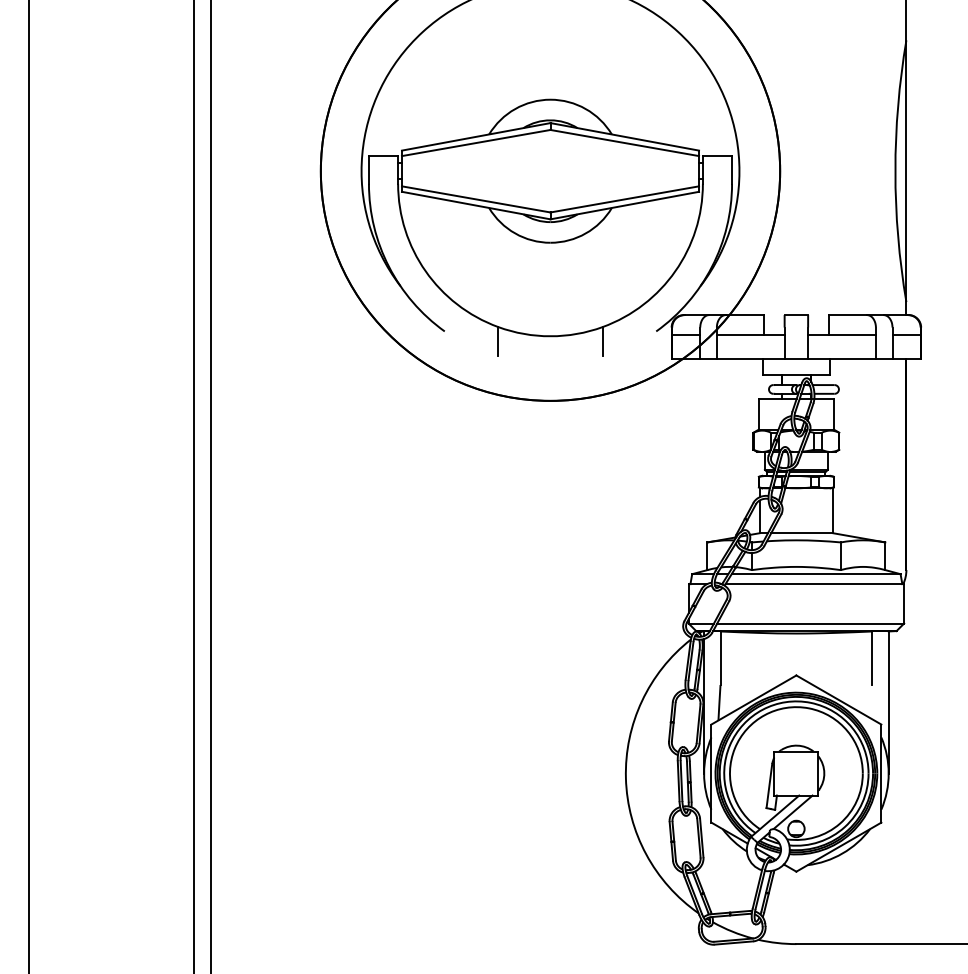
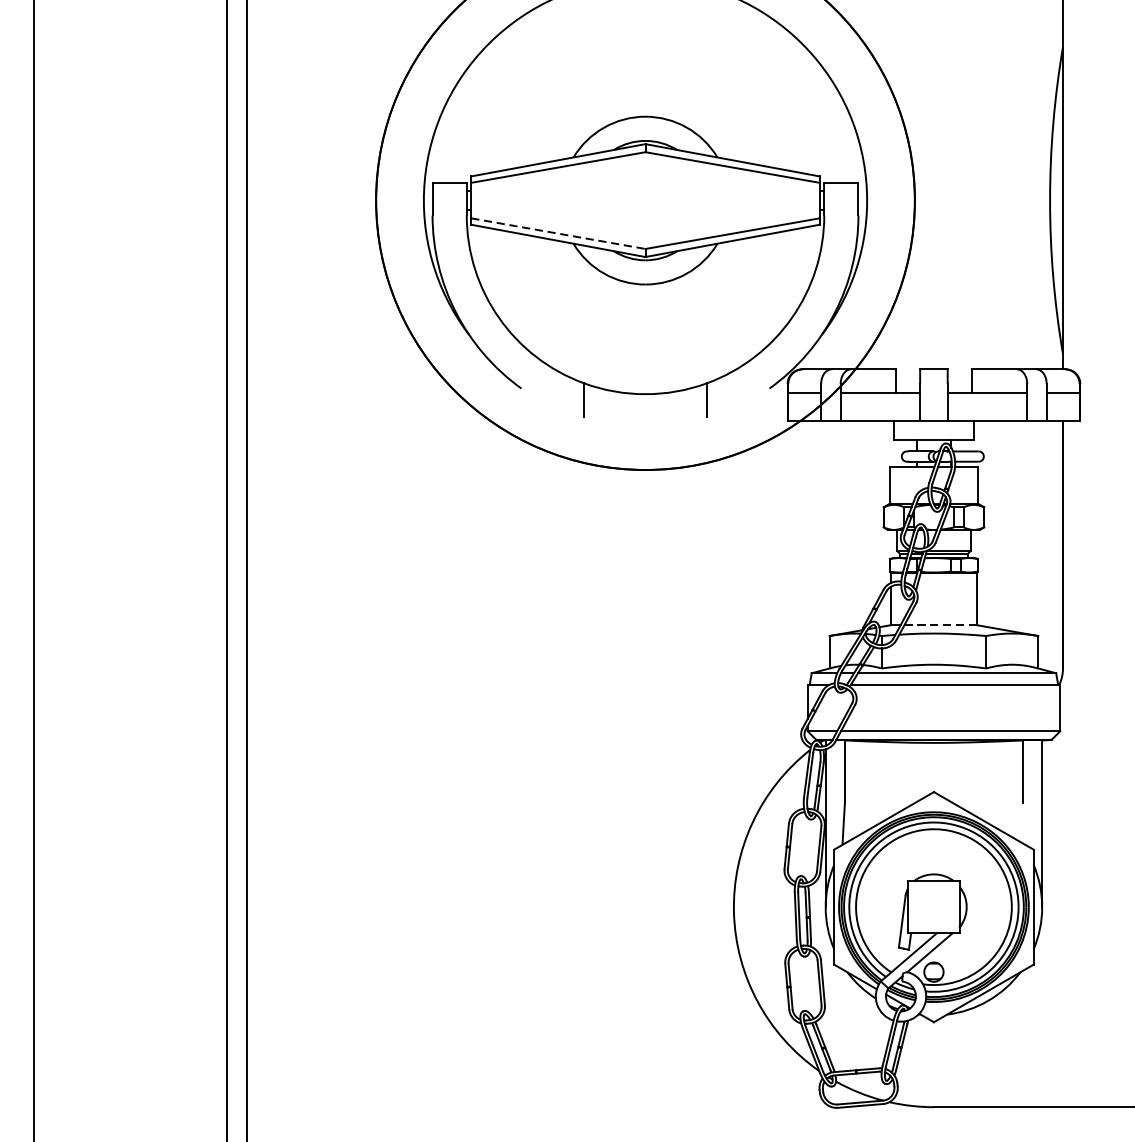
line: (476, 199) -> (558, 233), solid -> dashed
line: (802, 533) -> (941, 625), solid -> dashed

